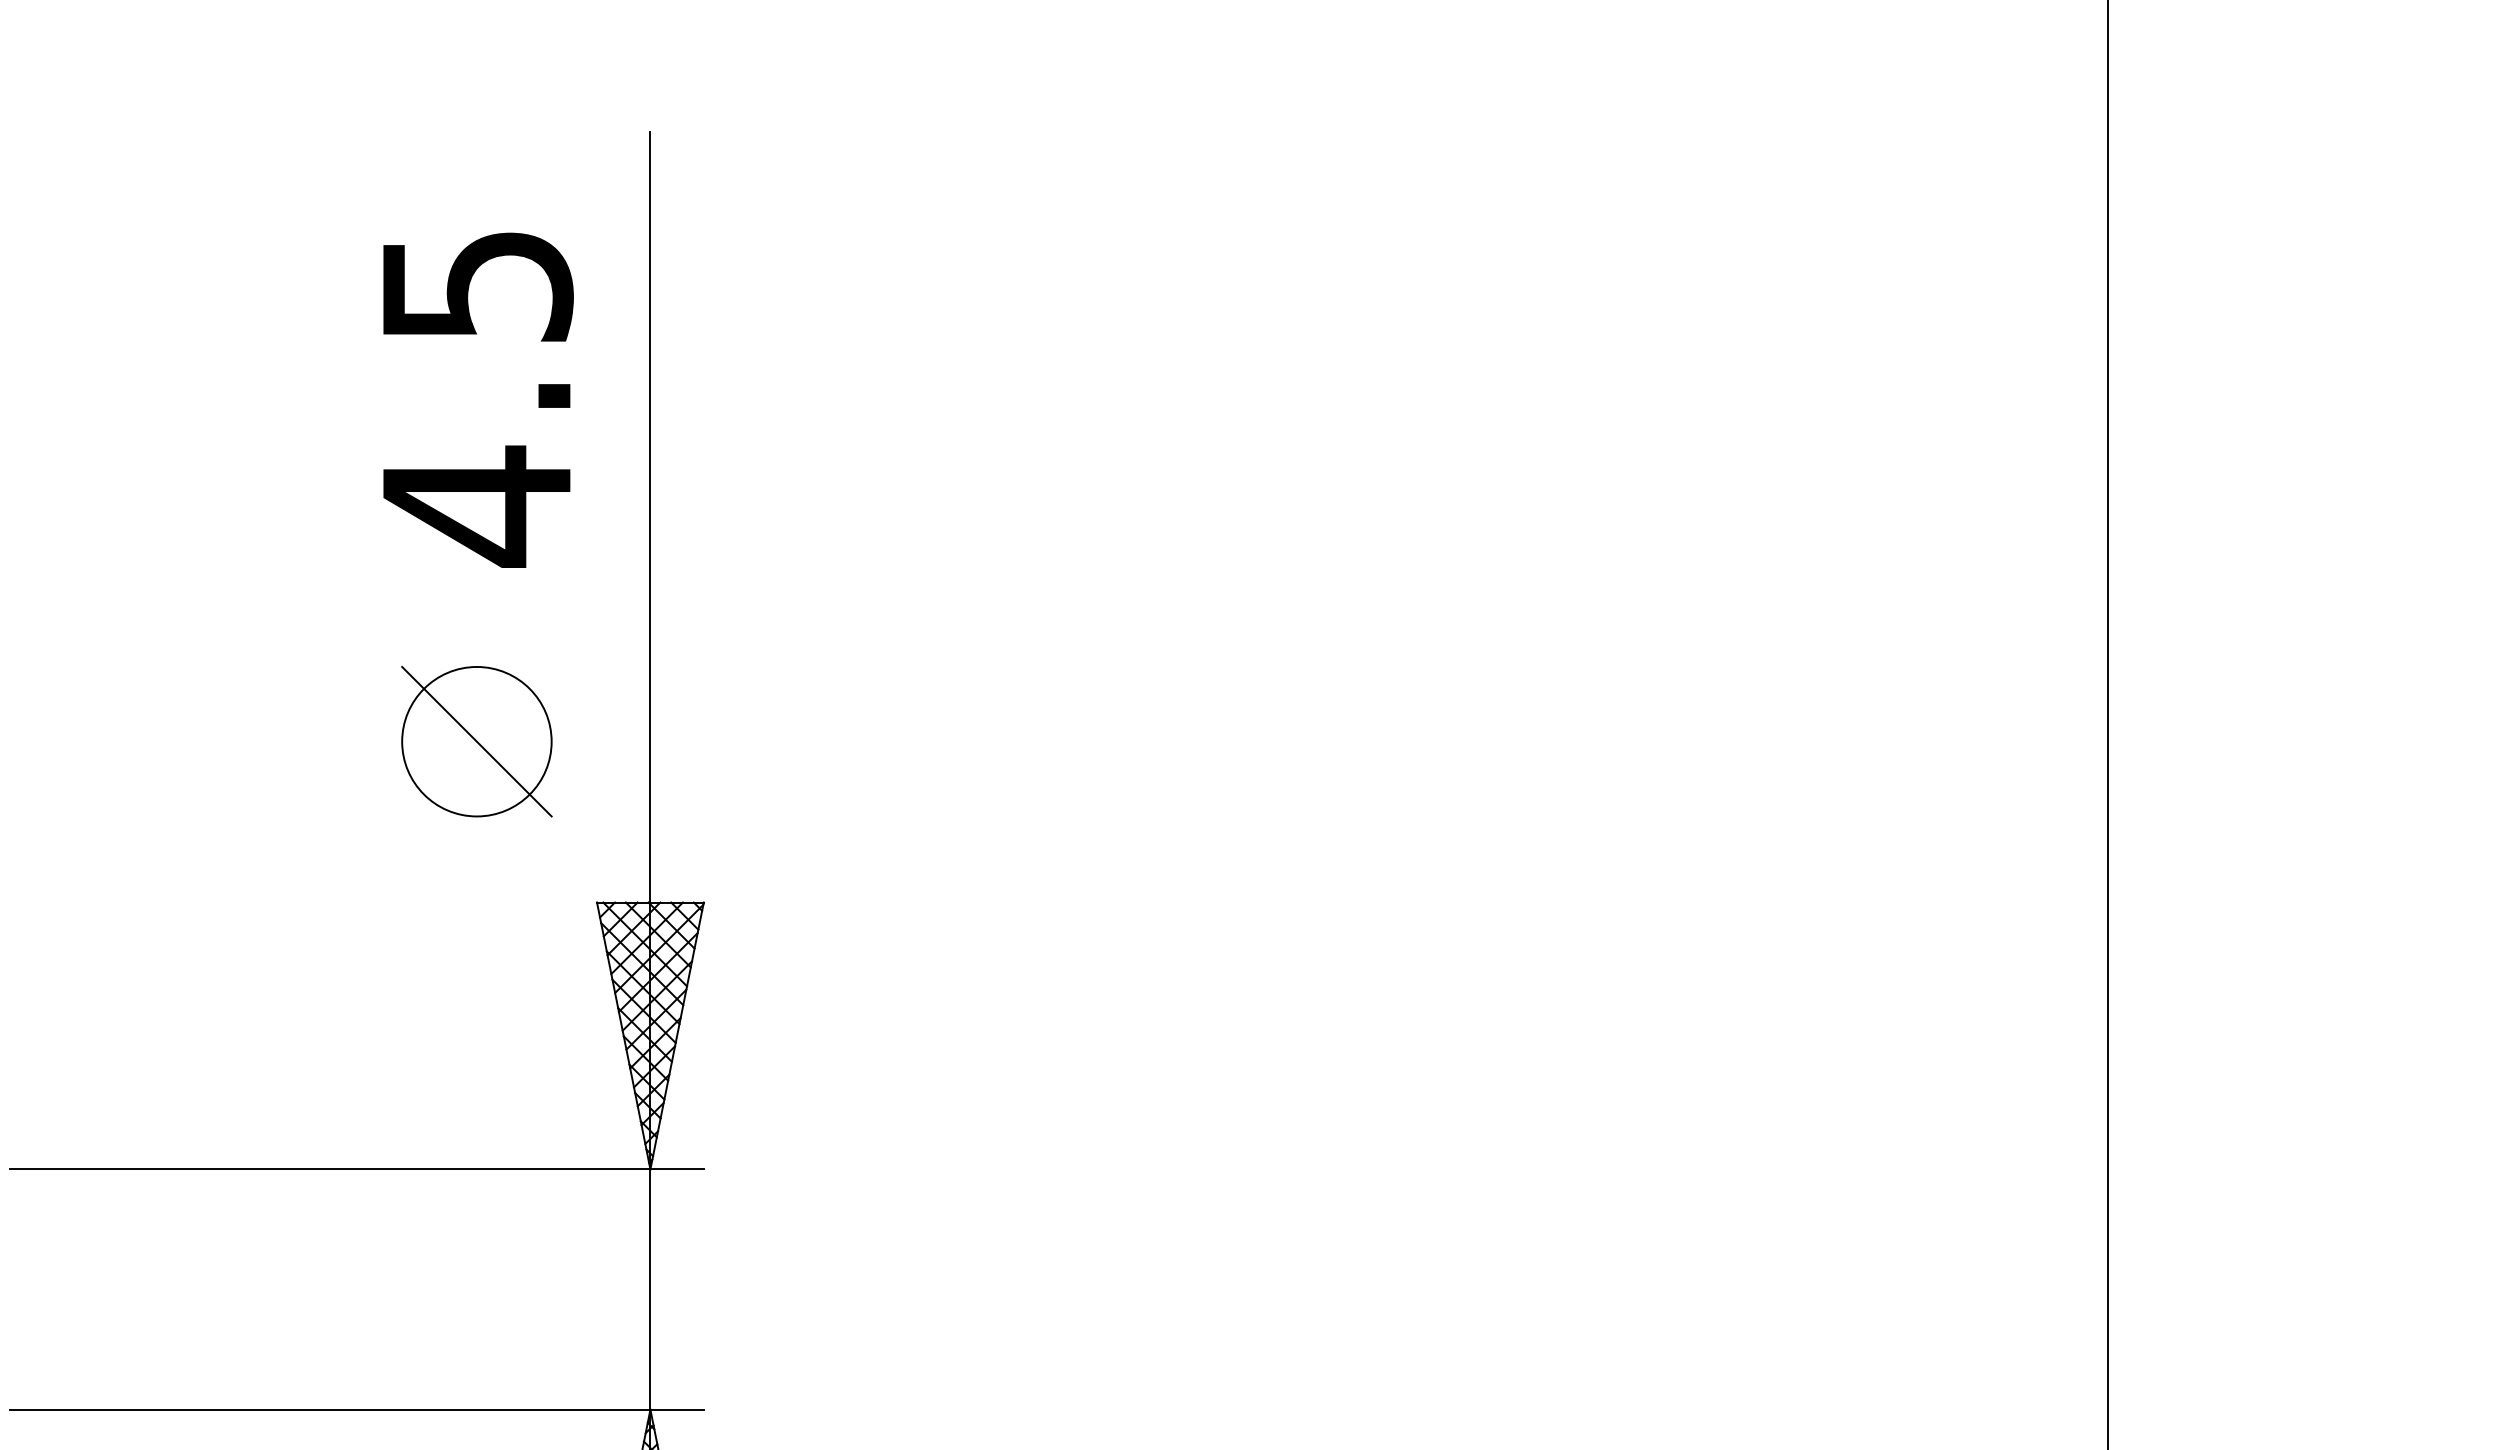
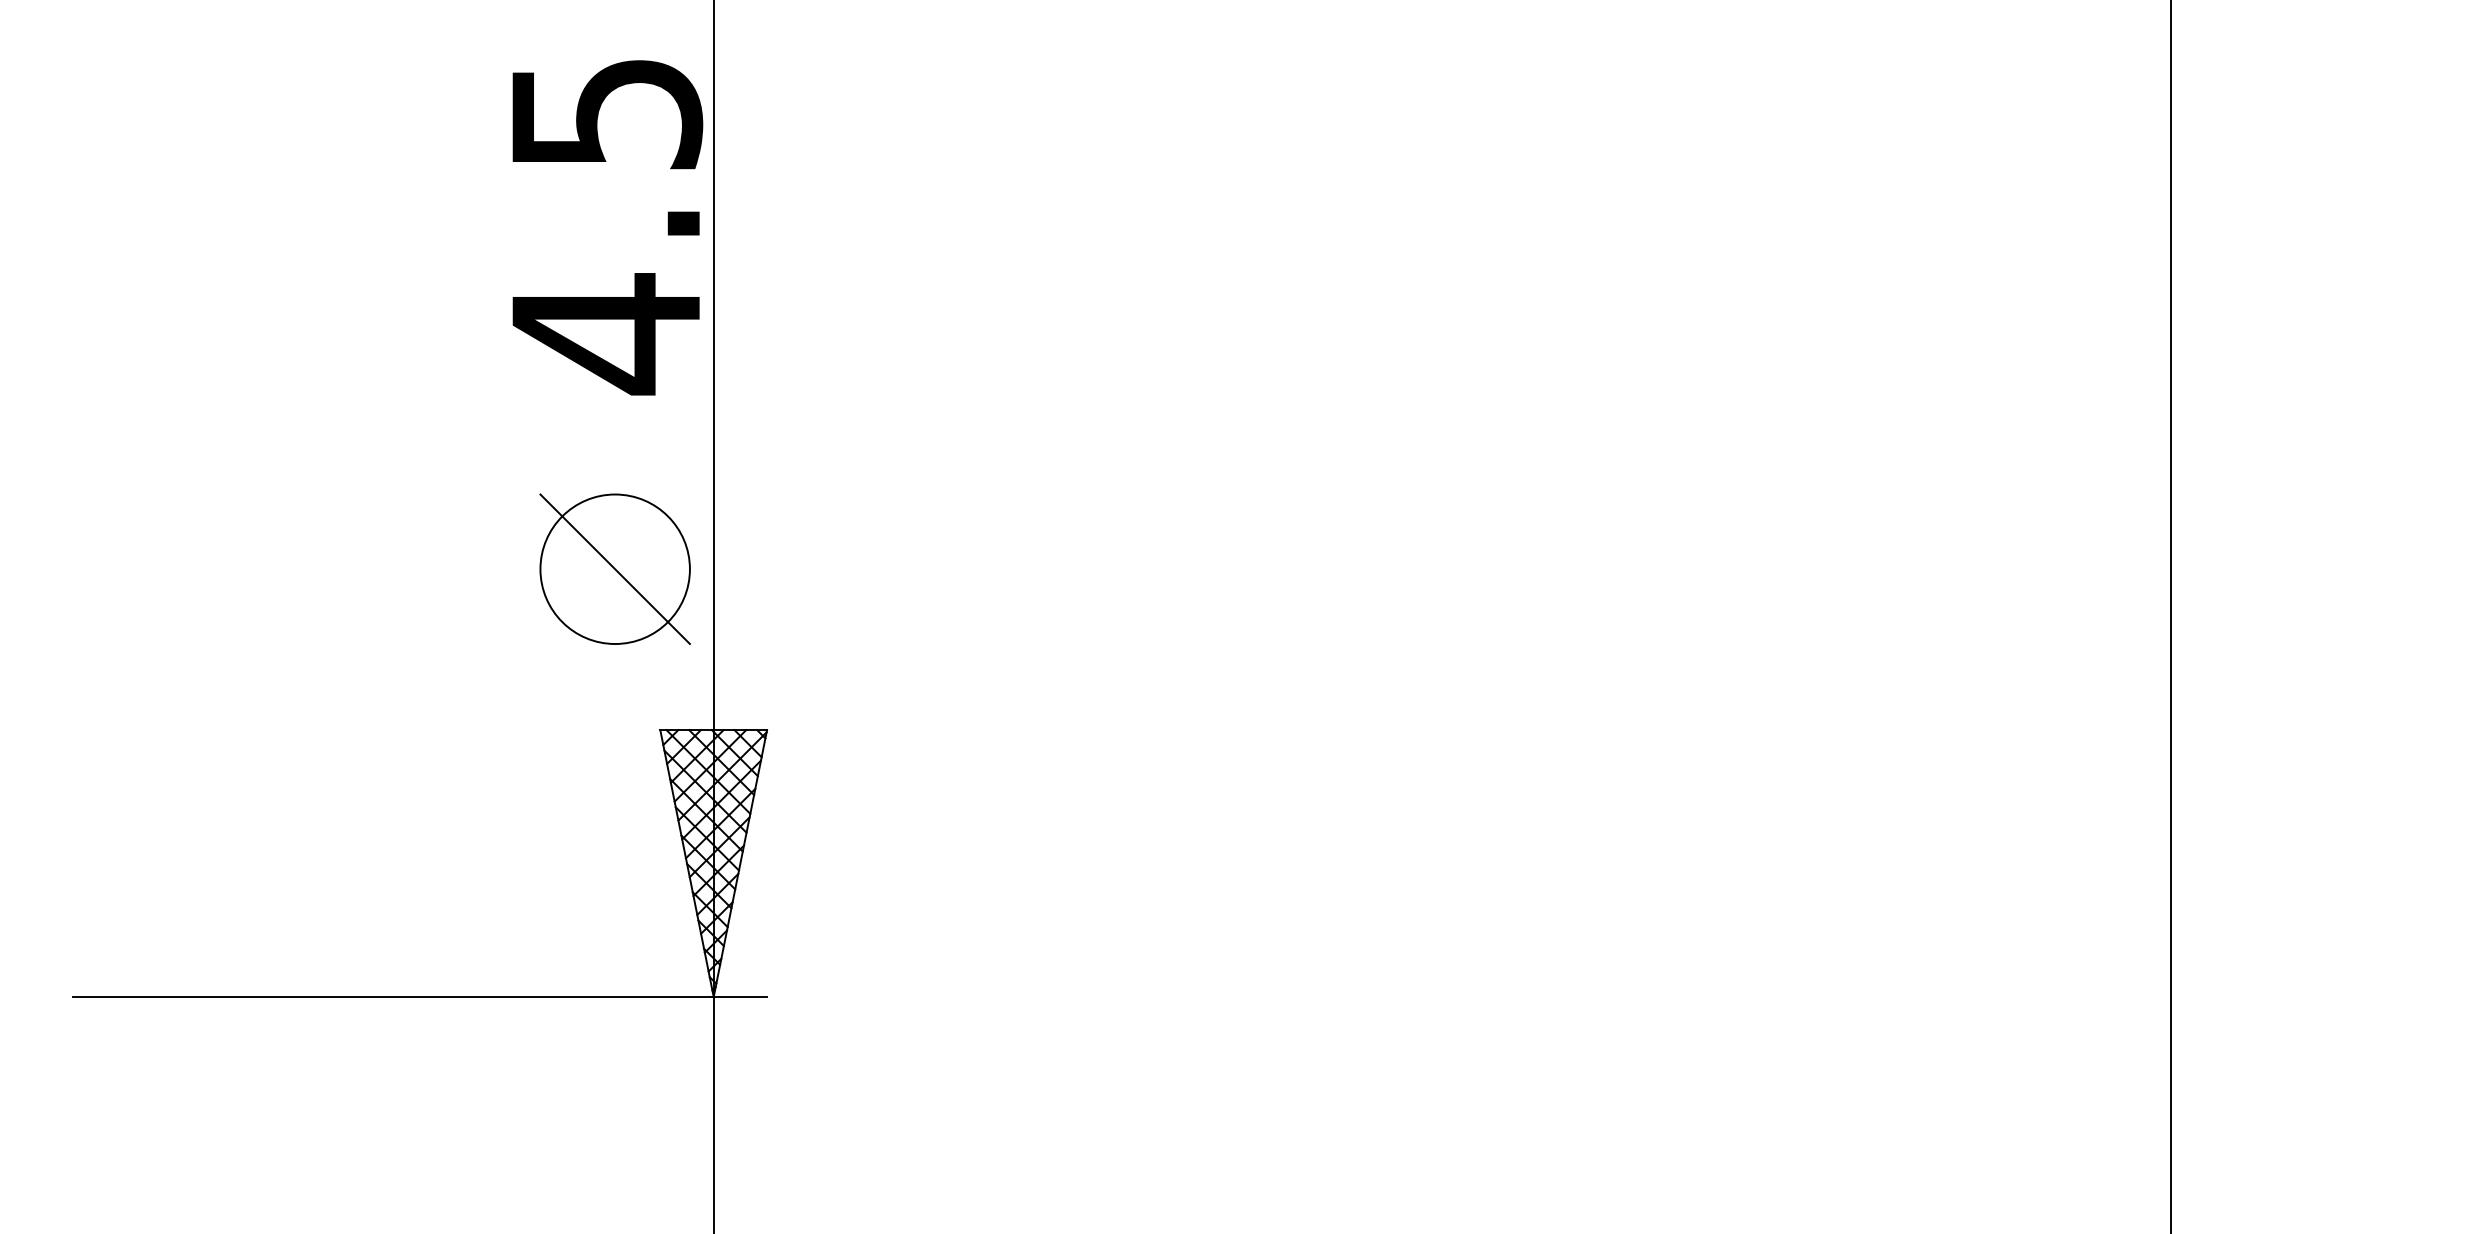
text: (478, 399) -> (607, 227), moved
part: (476, 741) -> (614, 569), moved

